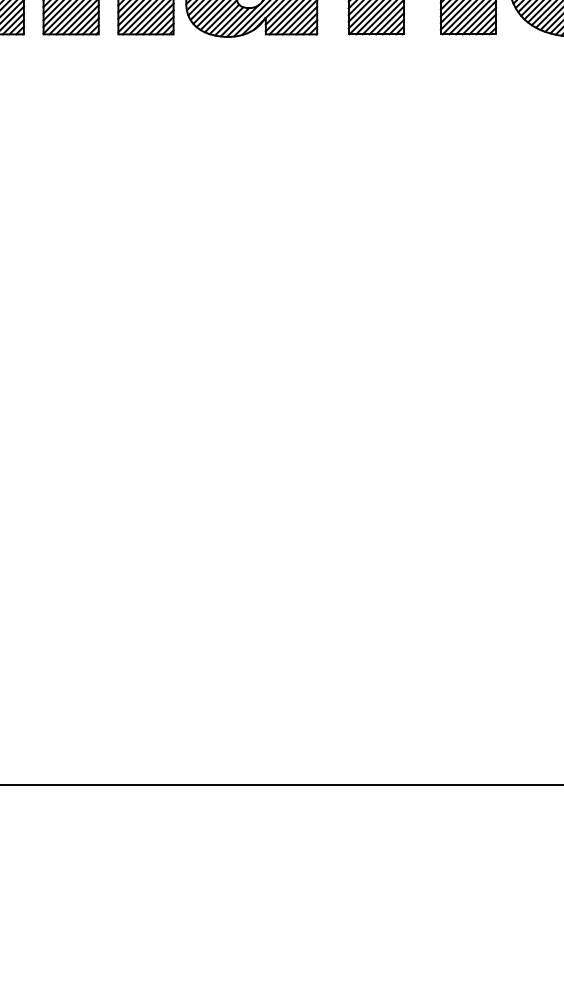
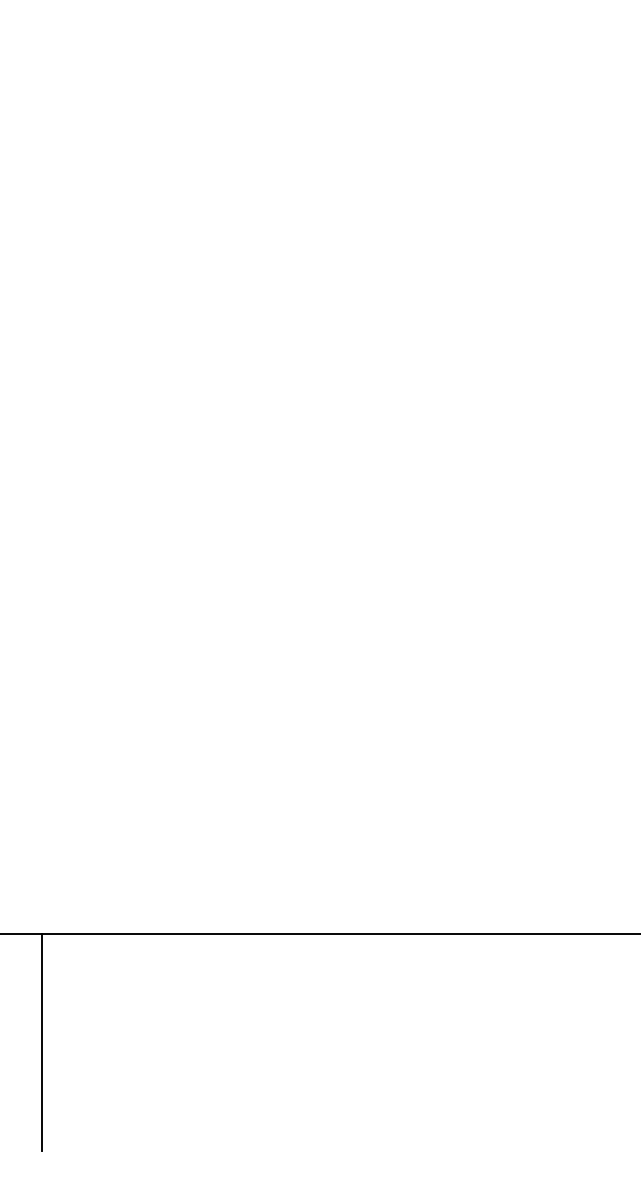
line: (137, 868) -> (42, 1042), added

